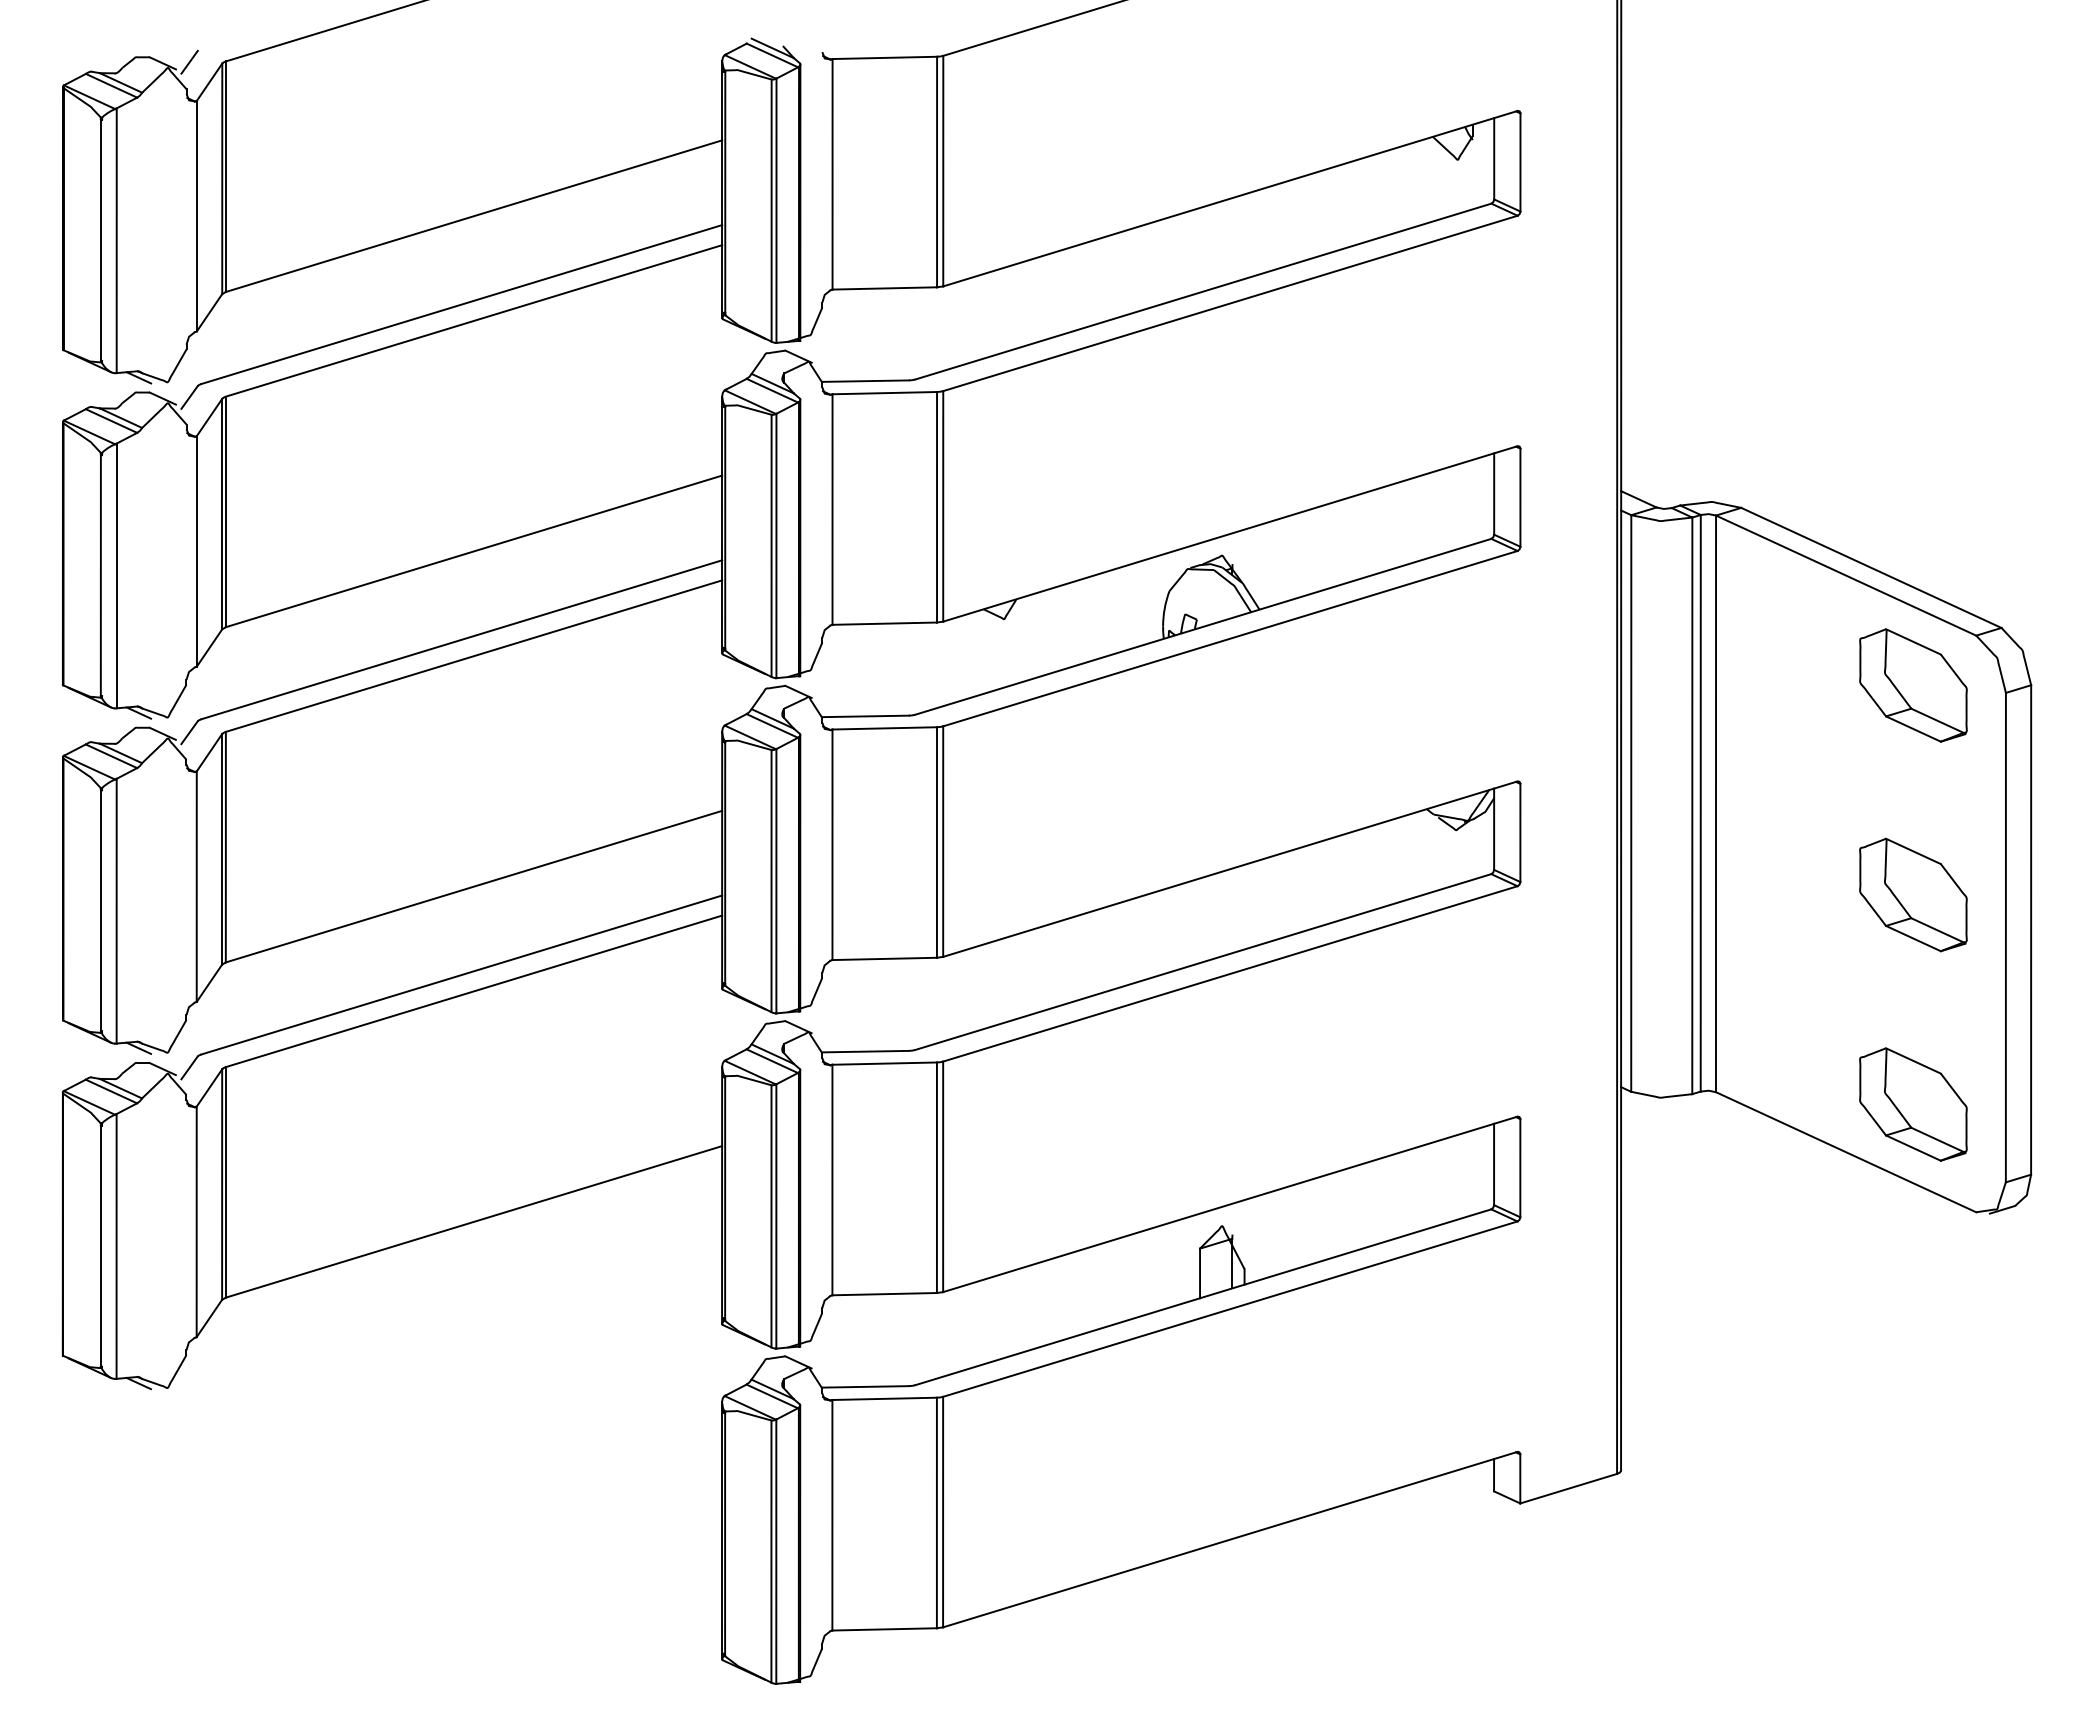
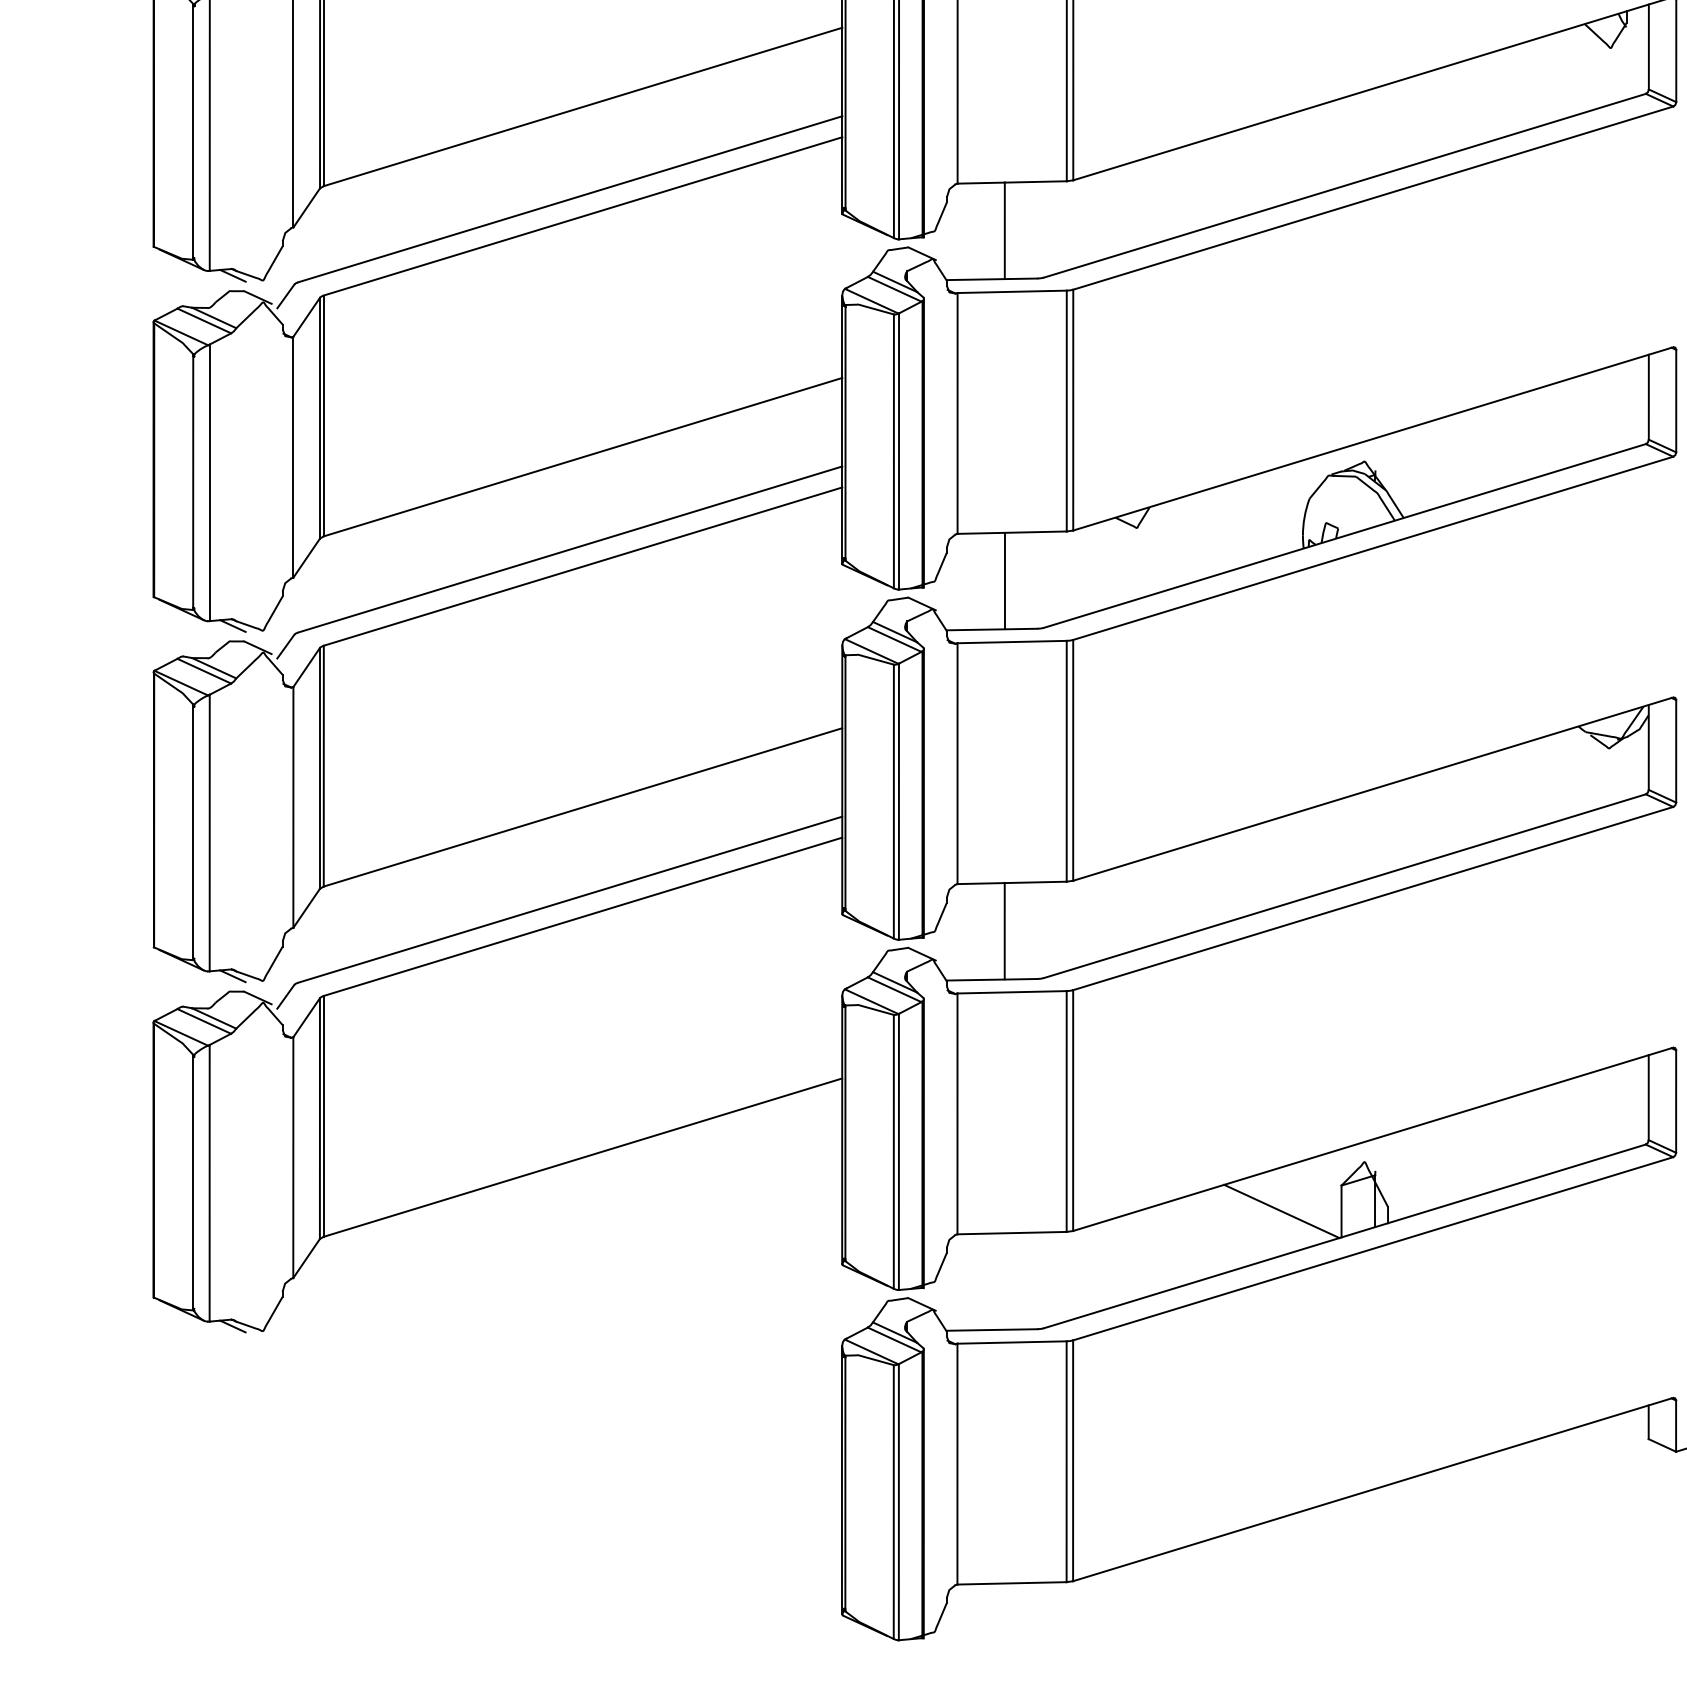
line: (877, 334) -> (1004, 230), added
line: (877, 669) -> (1004, 580), added
line: (877, 1004) -> (1004, 930), added
line: (1142, 1272) -> (1281, 1210), added

